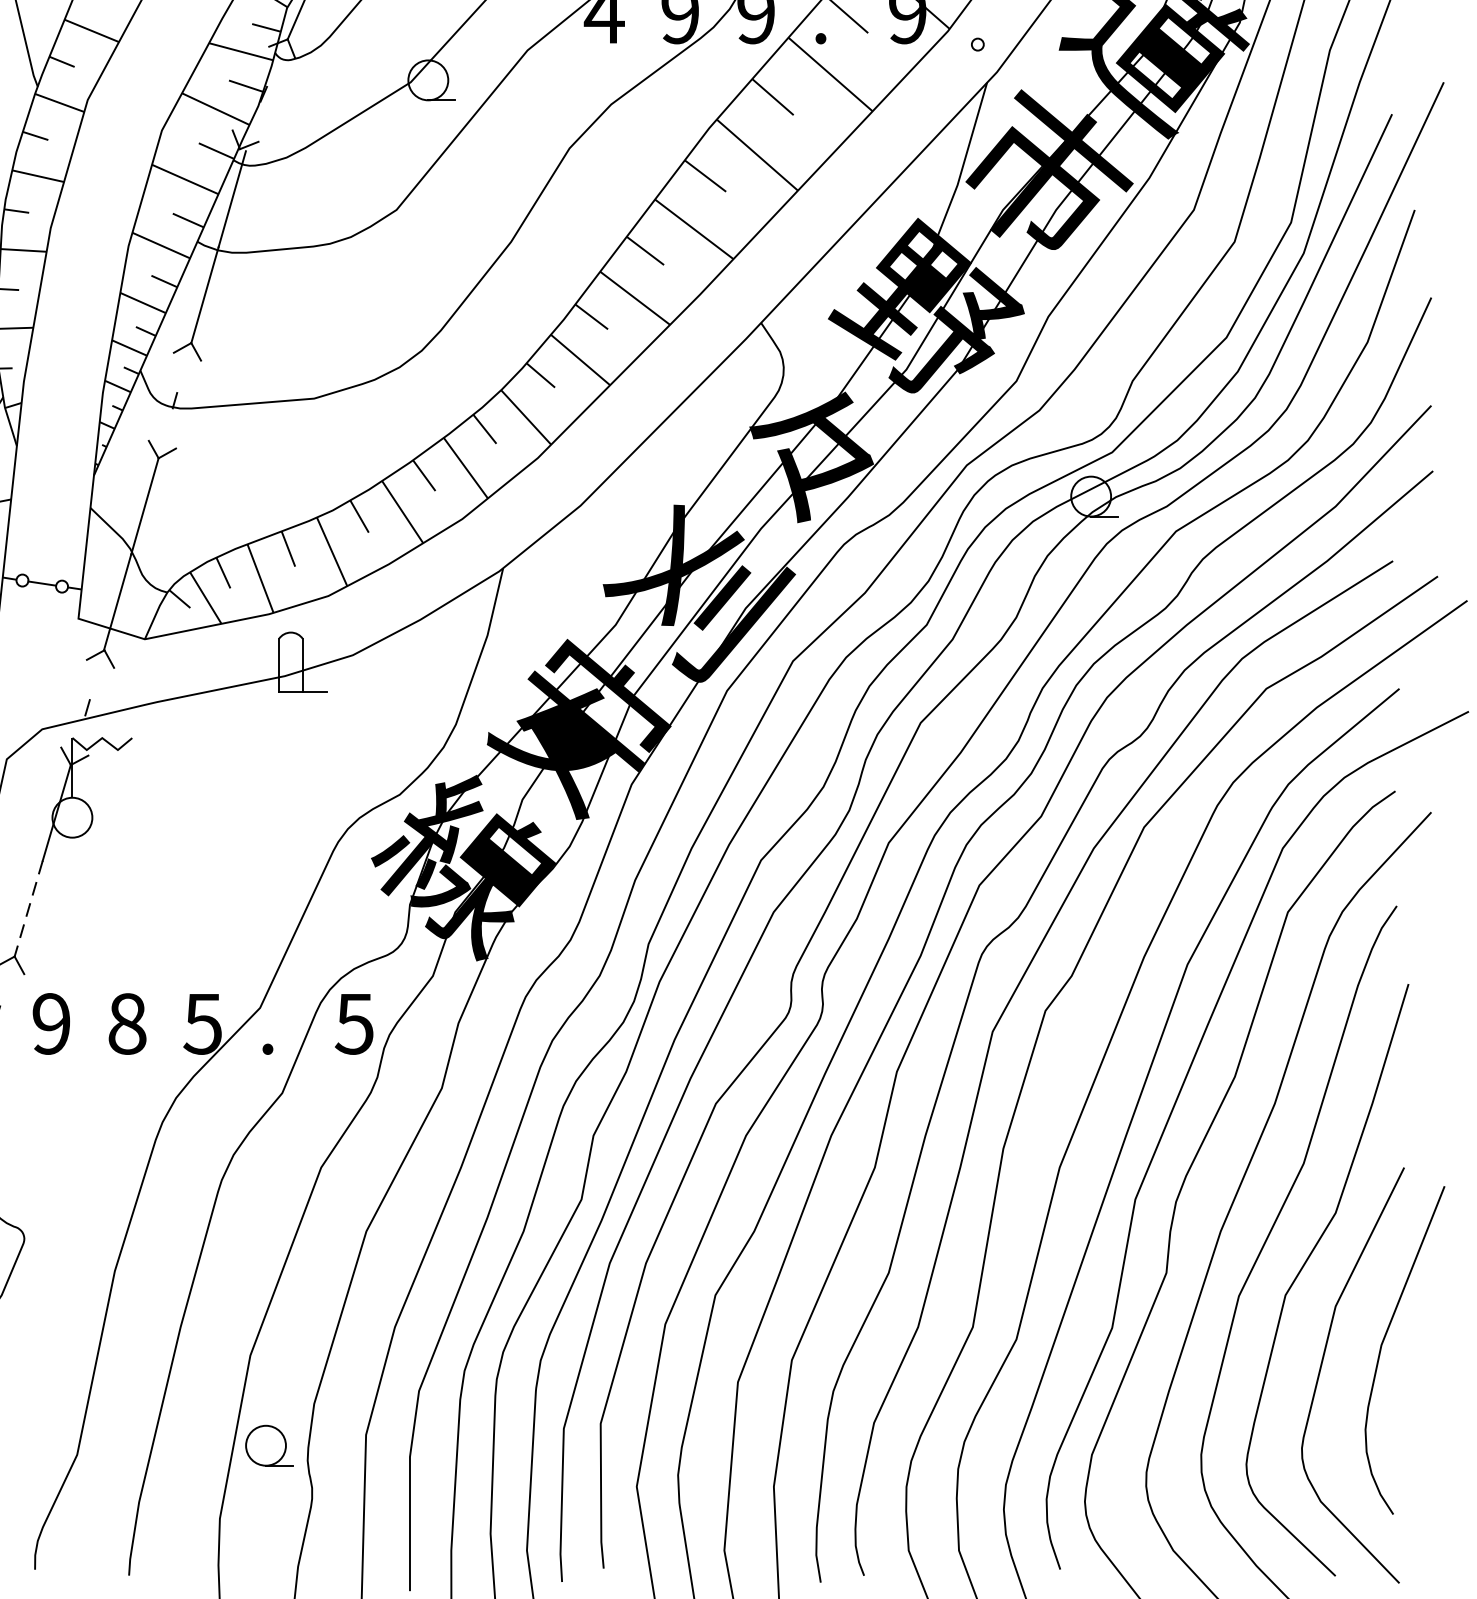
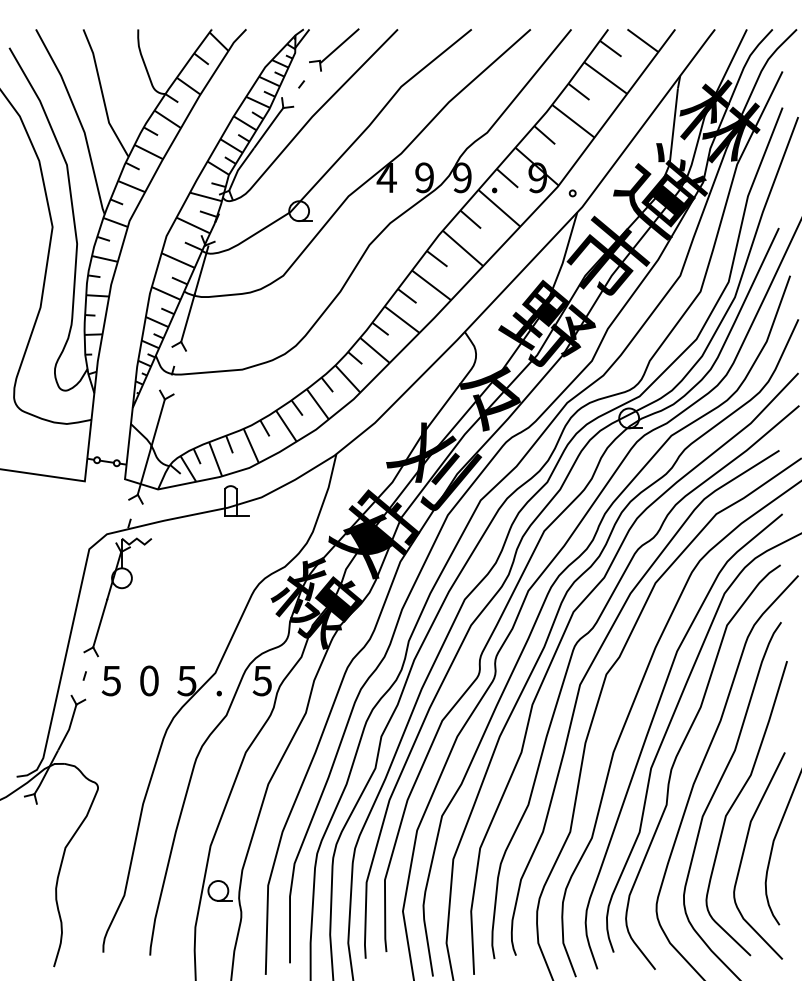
line: (29, 908) -> (100, 623), dashed -> solid
text: (49, 1023) -> (110, 680), 9 -> 5
text: (127, 1025) -> (149, 681), 8 -> 0

